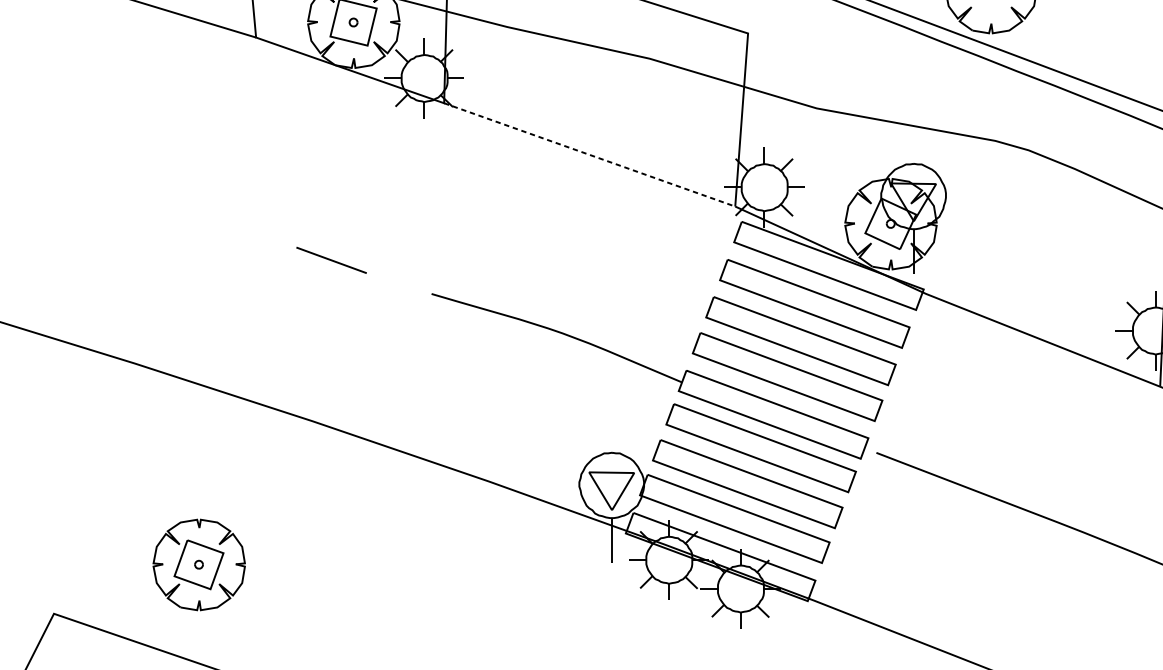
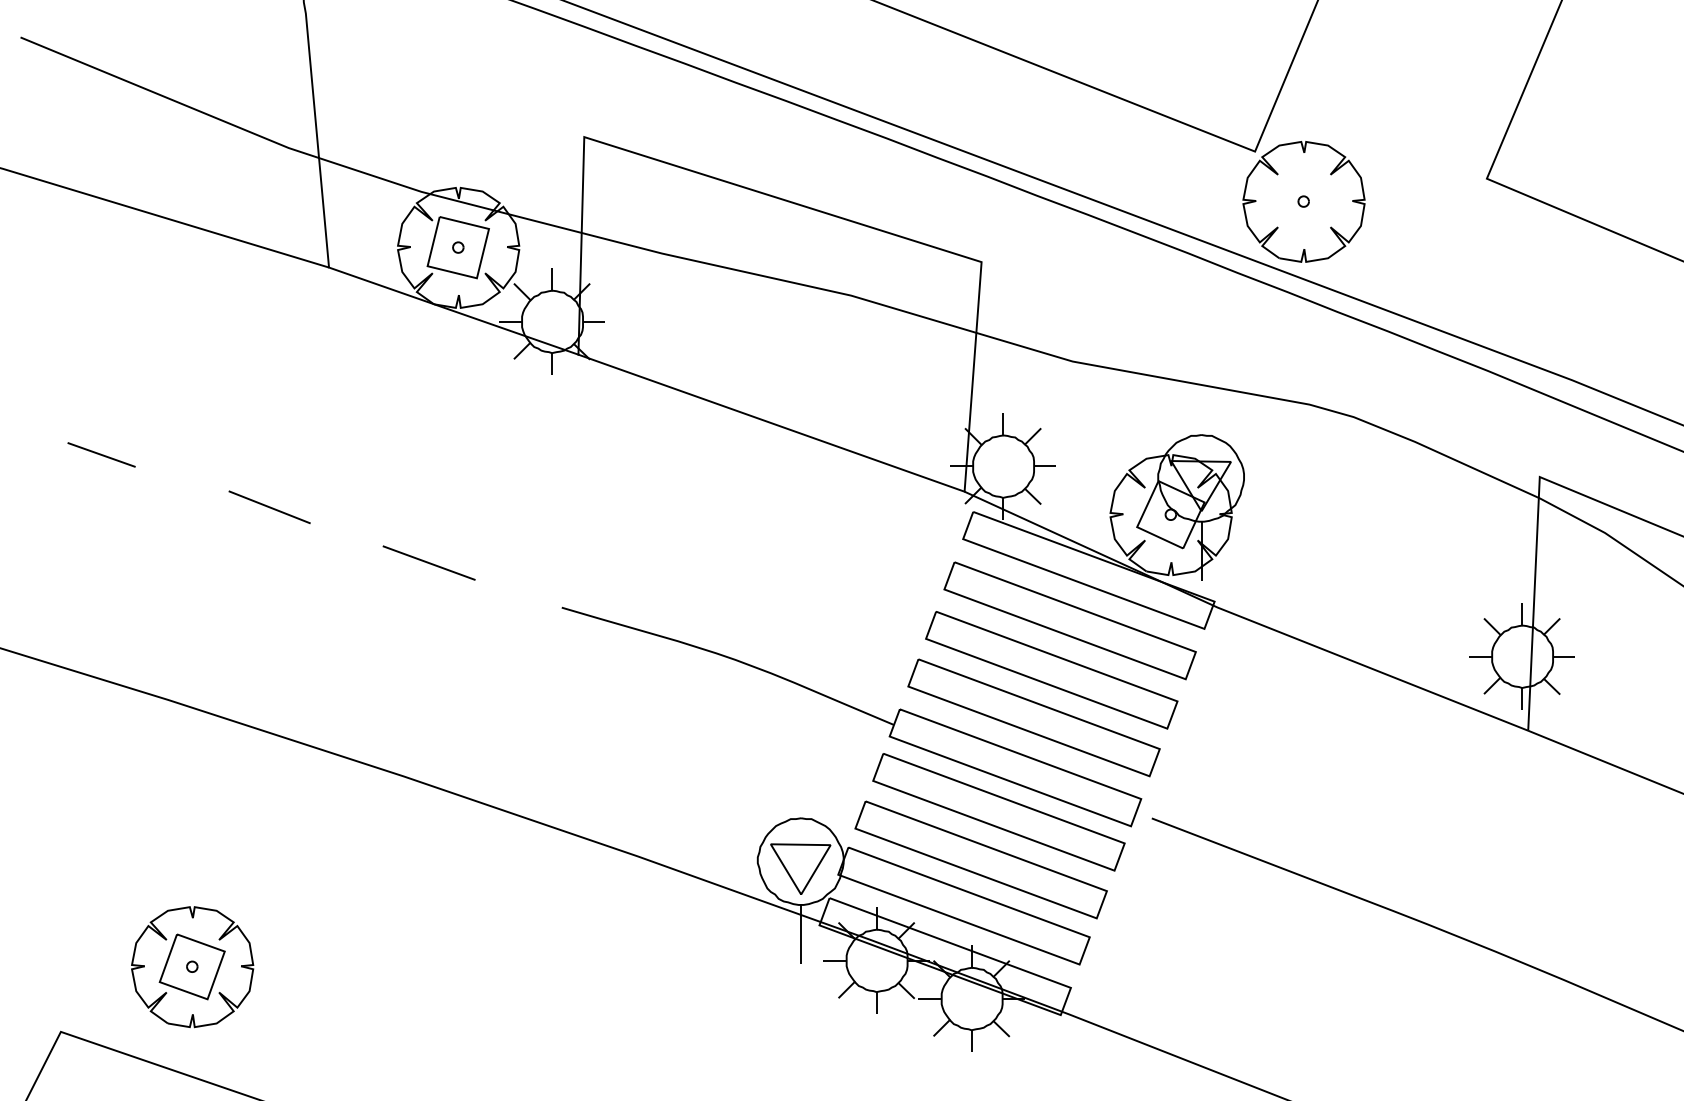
line: (589, 155) -> (771, 423), dashed -> solid
line: (84, 178) -> (101, 454), added
line: (211, 218) -> (269, 507), added
part: (199, 565) -> (192, 967), moved

